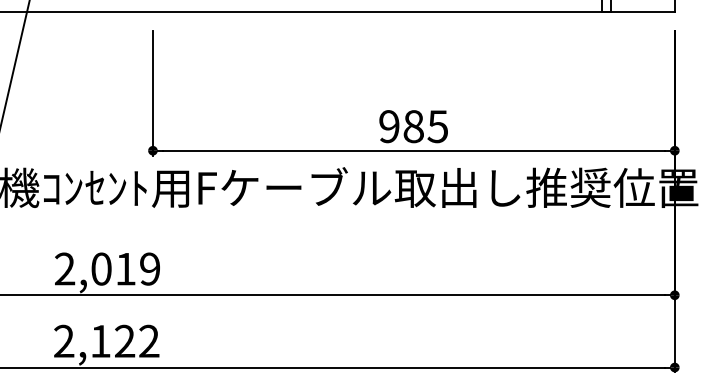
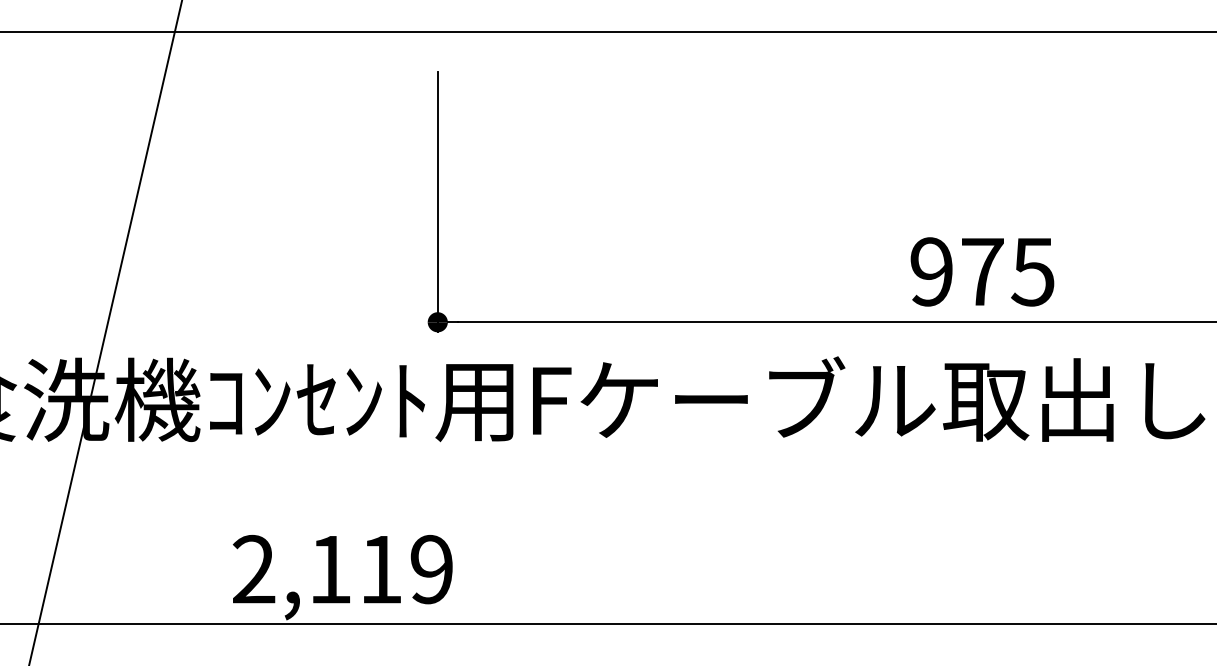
text: (413, 126) -> (982, 271), 985 -> 975
text: (101, 268) -> (330, 568), 2,019 -> 2,119

